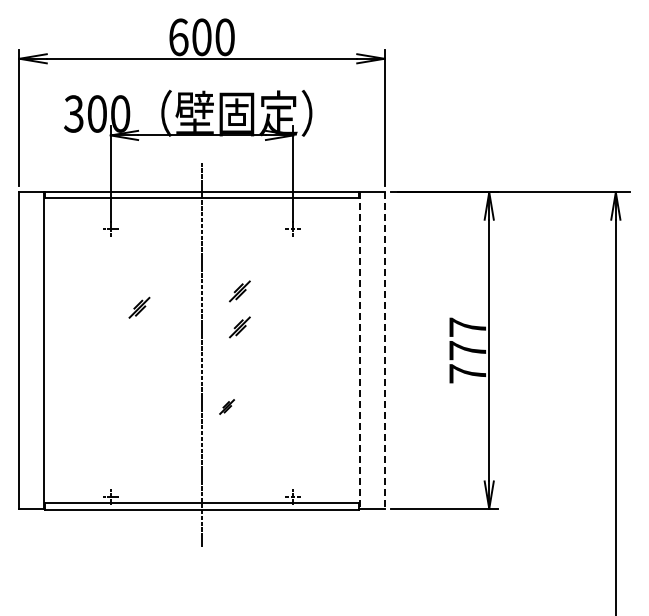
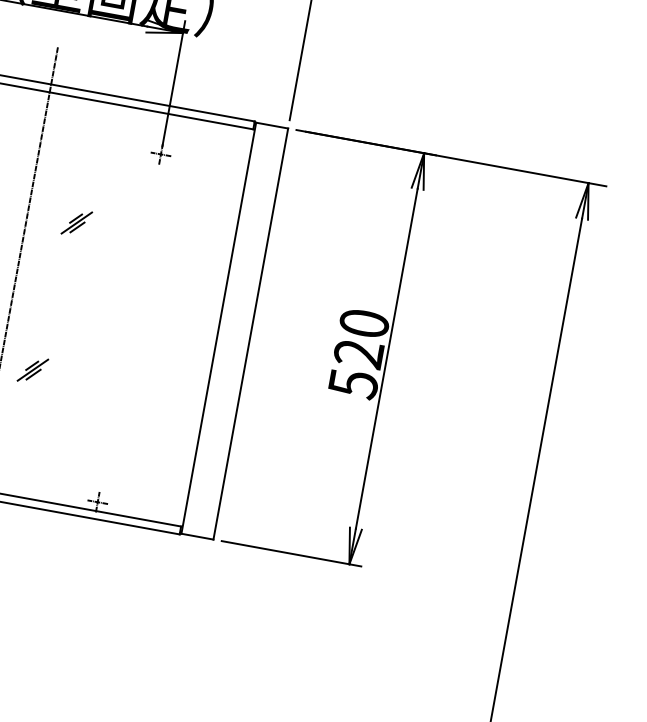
part: (239, 327) -> (67, 269), removed
text: (467, 350) -> (358, 353), 777 -> 520
line: (359, 351) -> (218, 329), dashed -> solid
line: (384, 351) -> (250, 335), dashed -> solid
part: (226, 406) -> (32, 369), size x1.43

